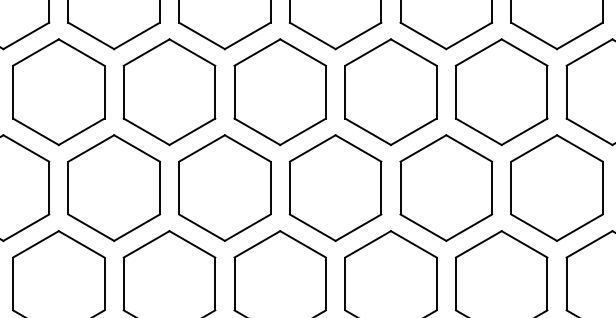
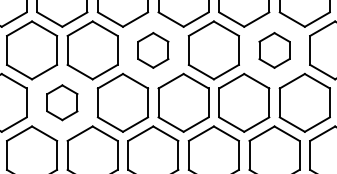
part: (280, 92) -> (153, 50), size x0.6
part: (501, 92) -> (274, 50), size x0.6
part: (114, 187) -> (62, 102), size x0.6

